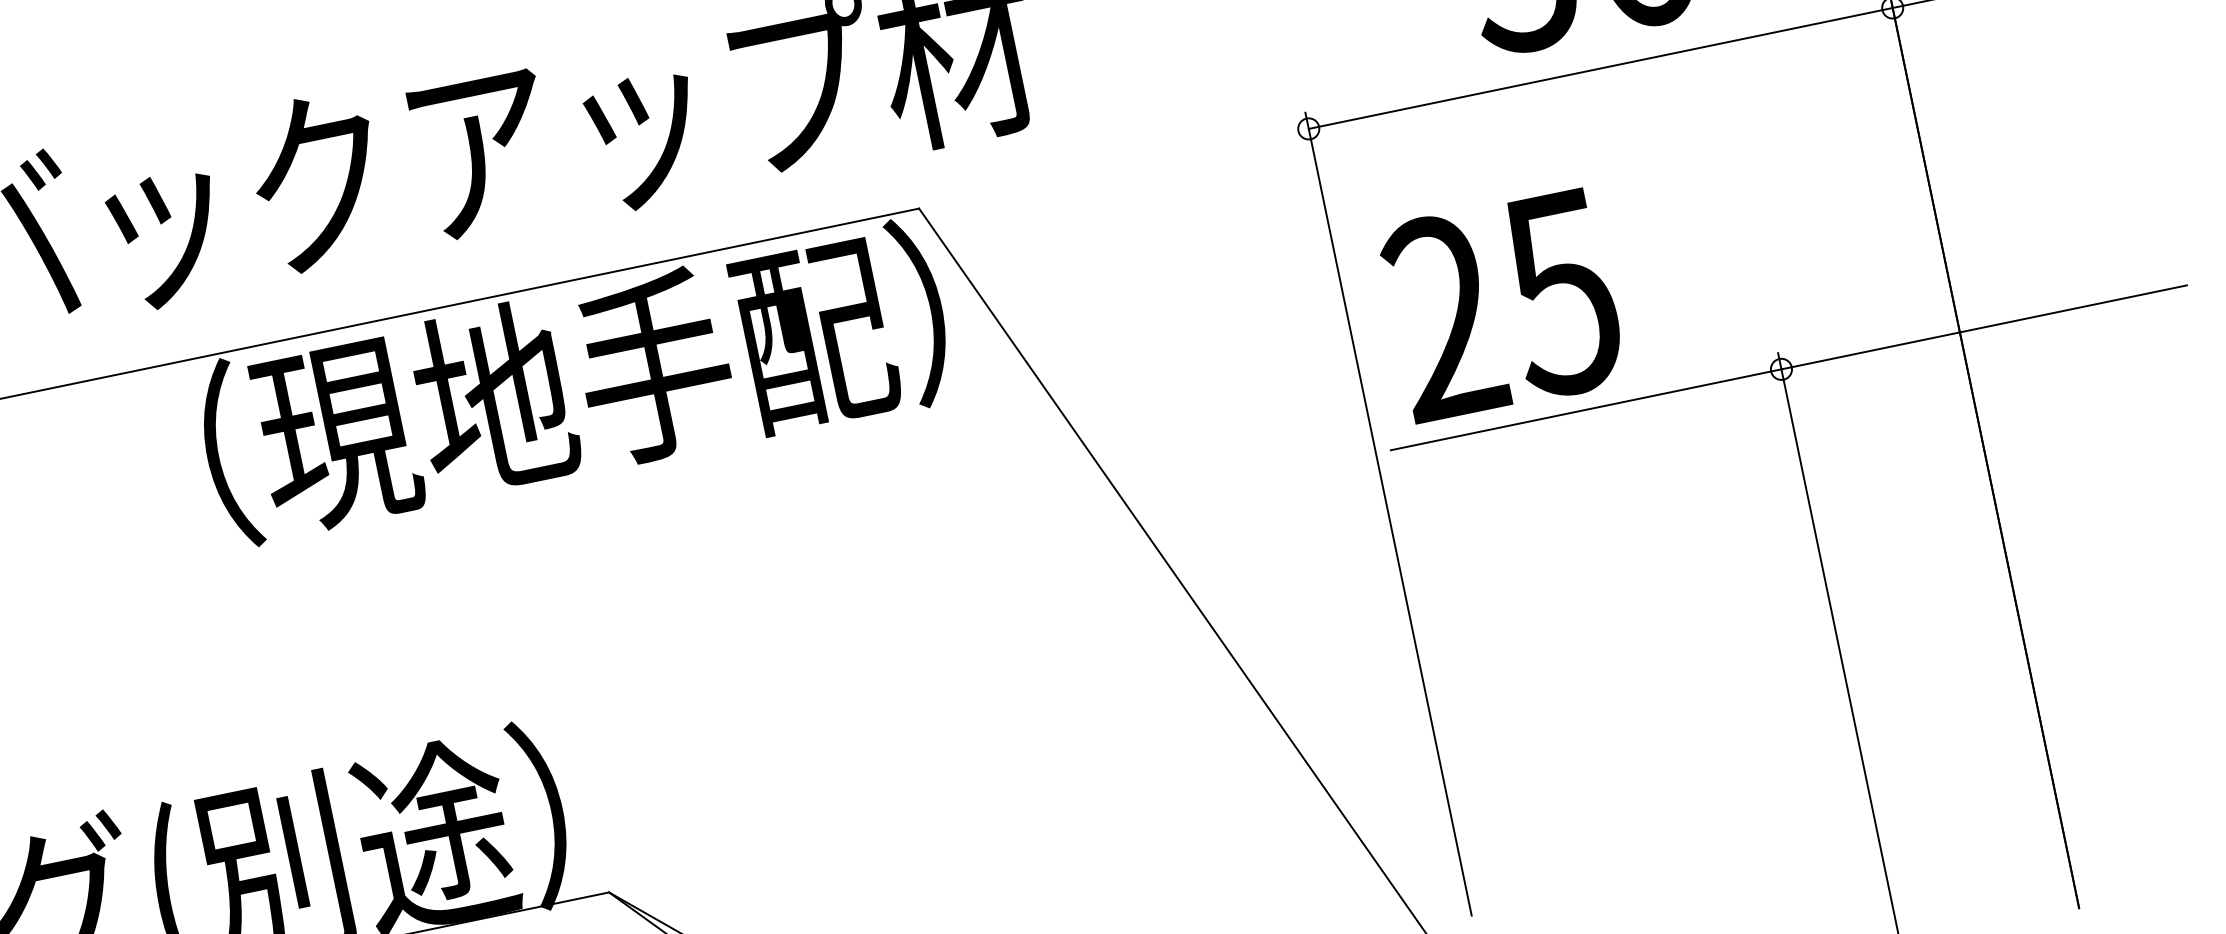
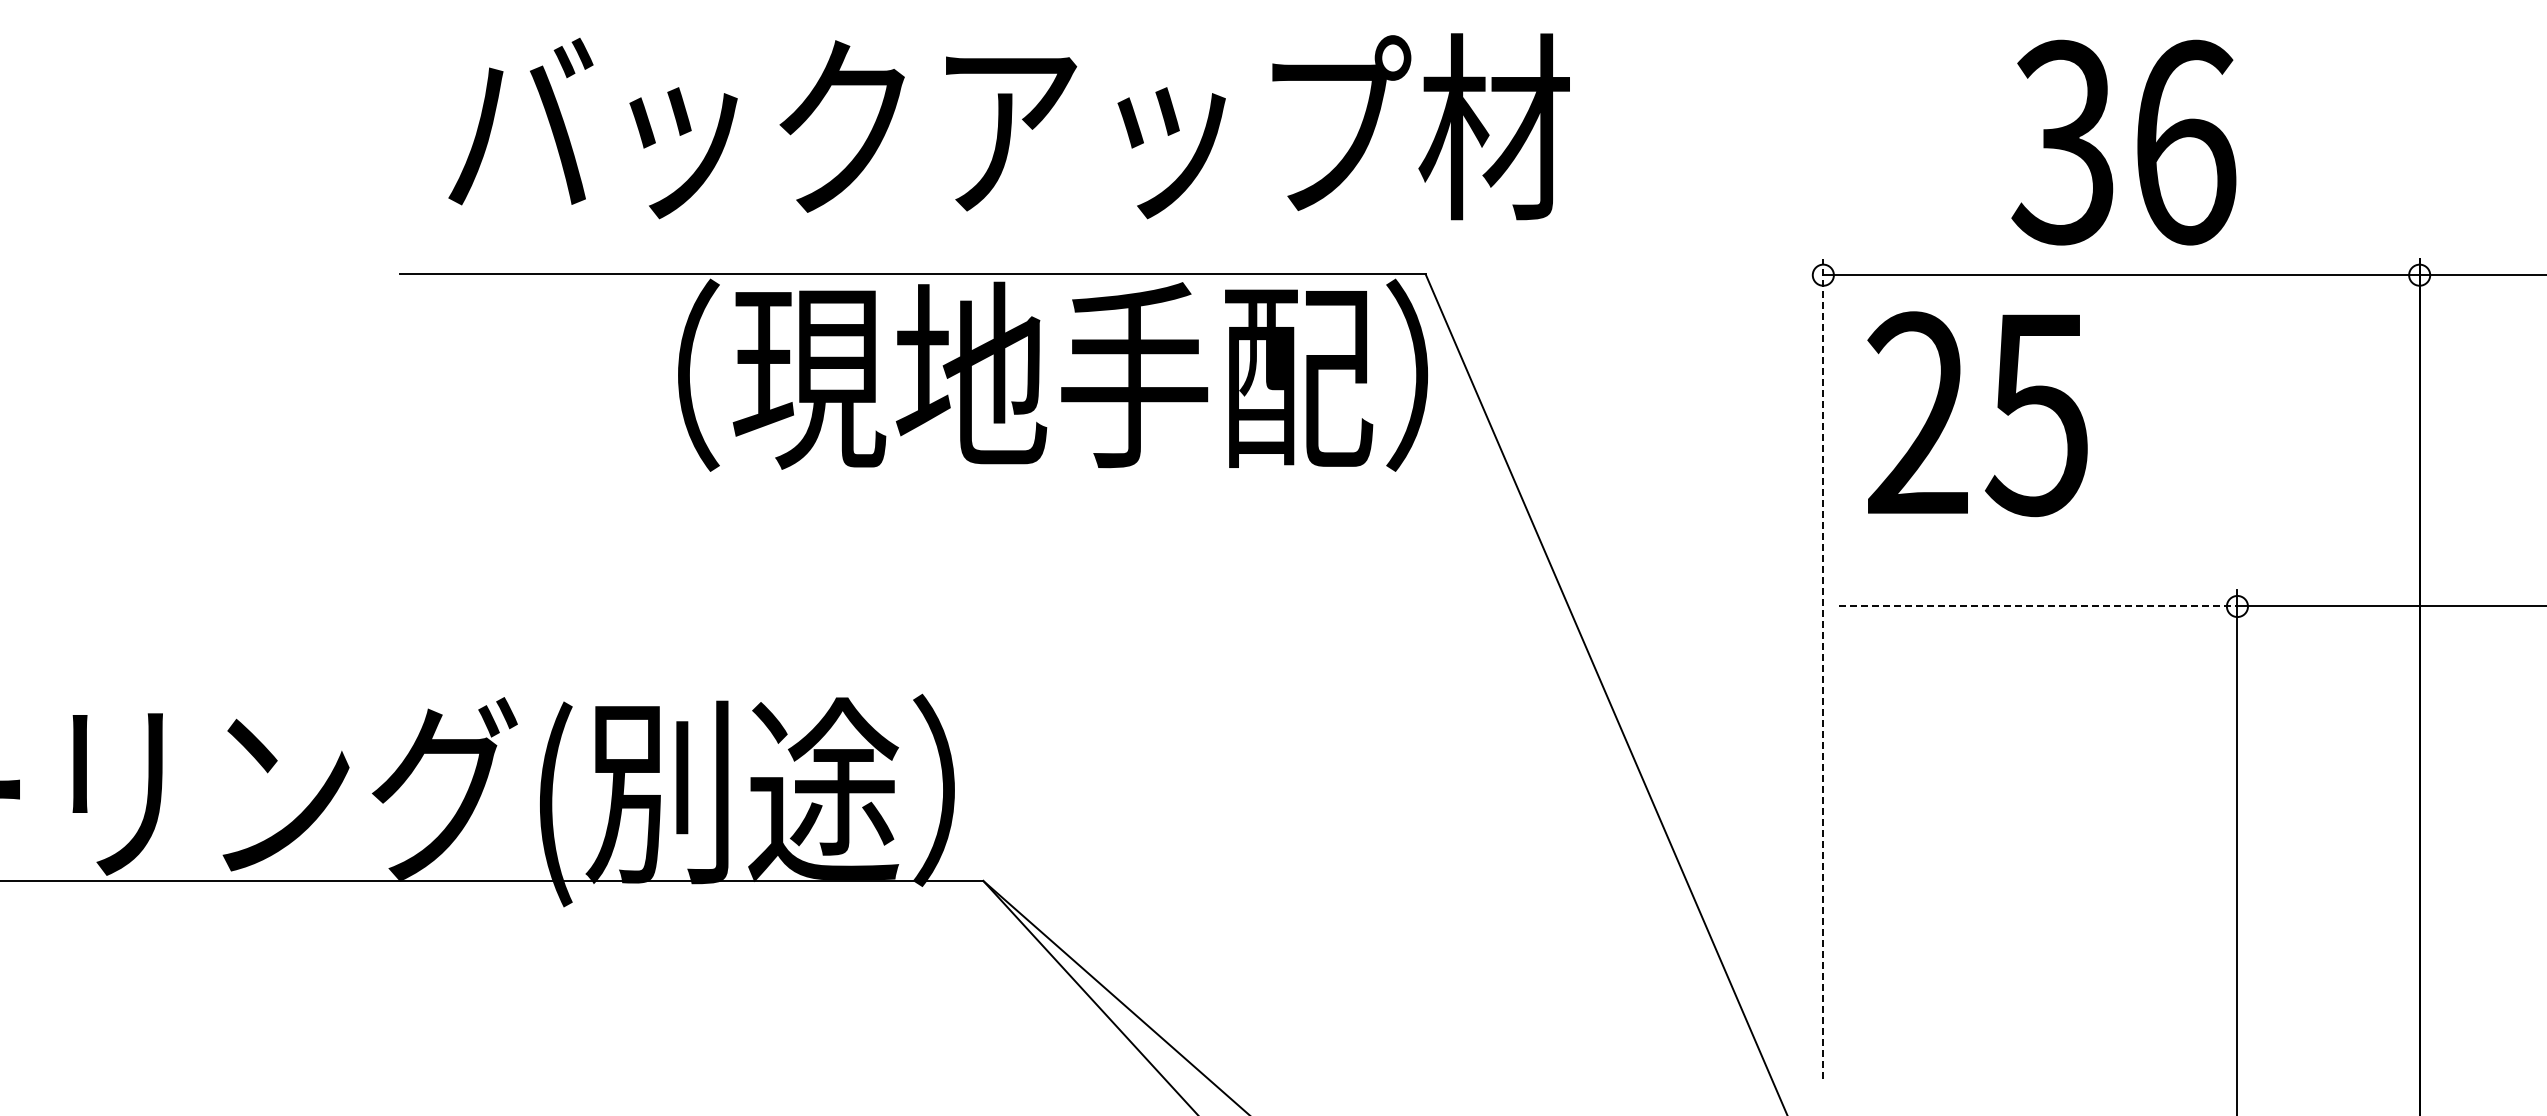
text: (1502, 305) -> (1977, 414), moved
line: (1586, 409) -> (2038, 606), solid -> dashed
line: (1388, 514) -> (1823, 668), solid -> dashed

